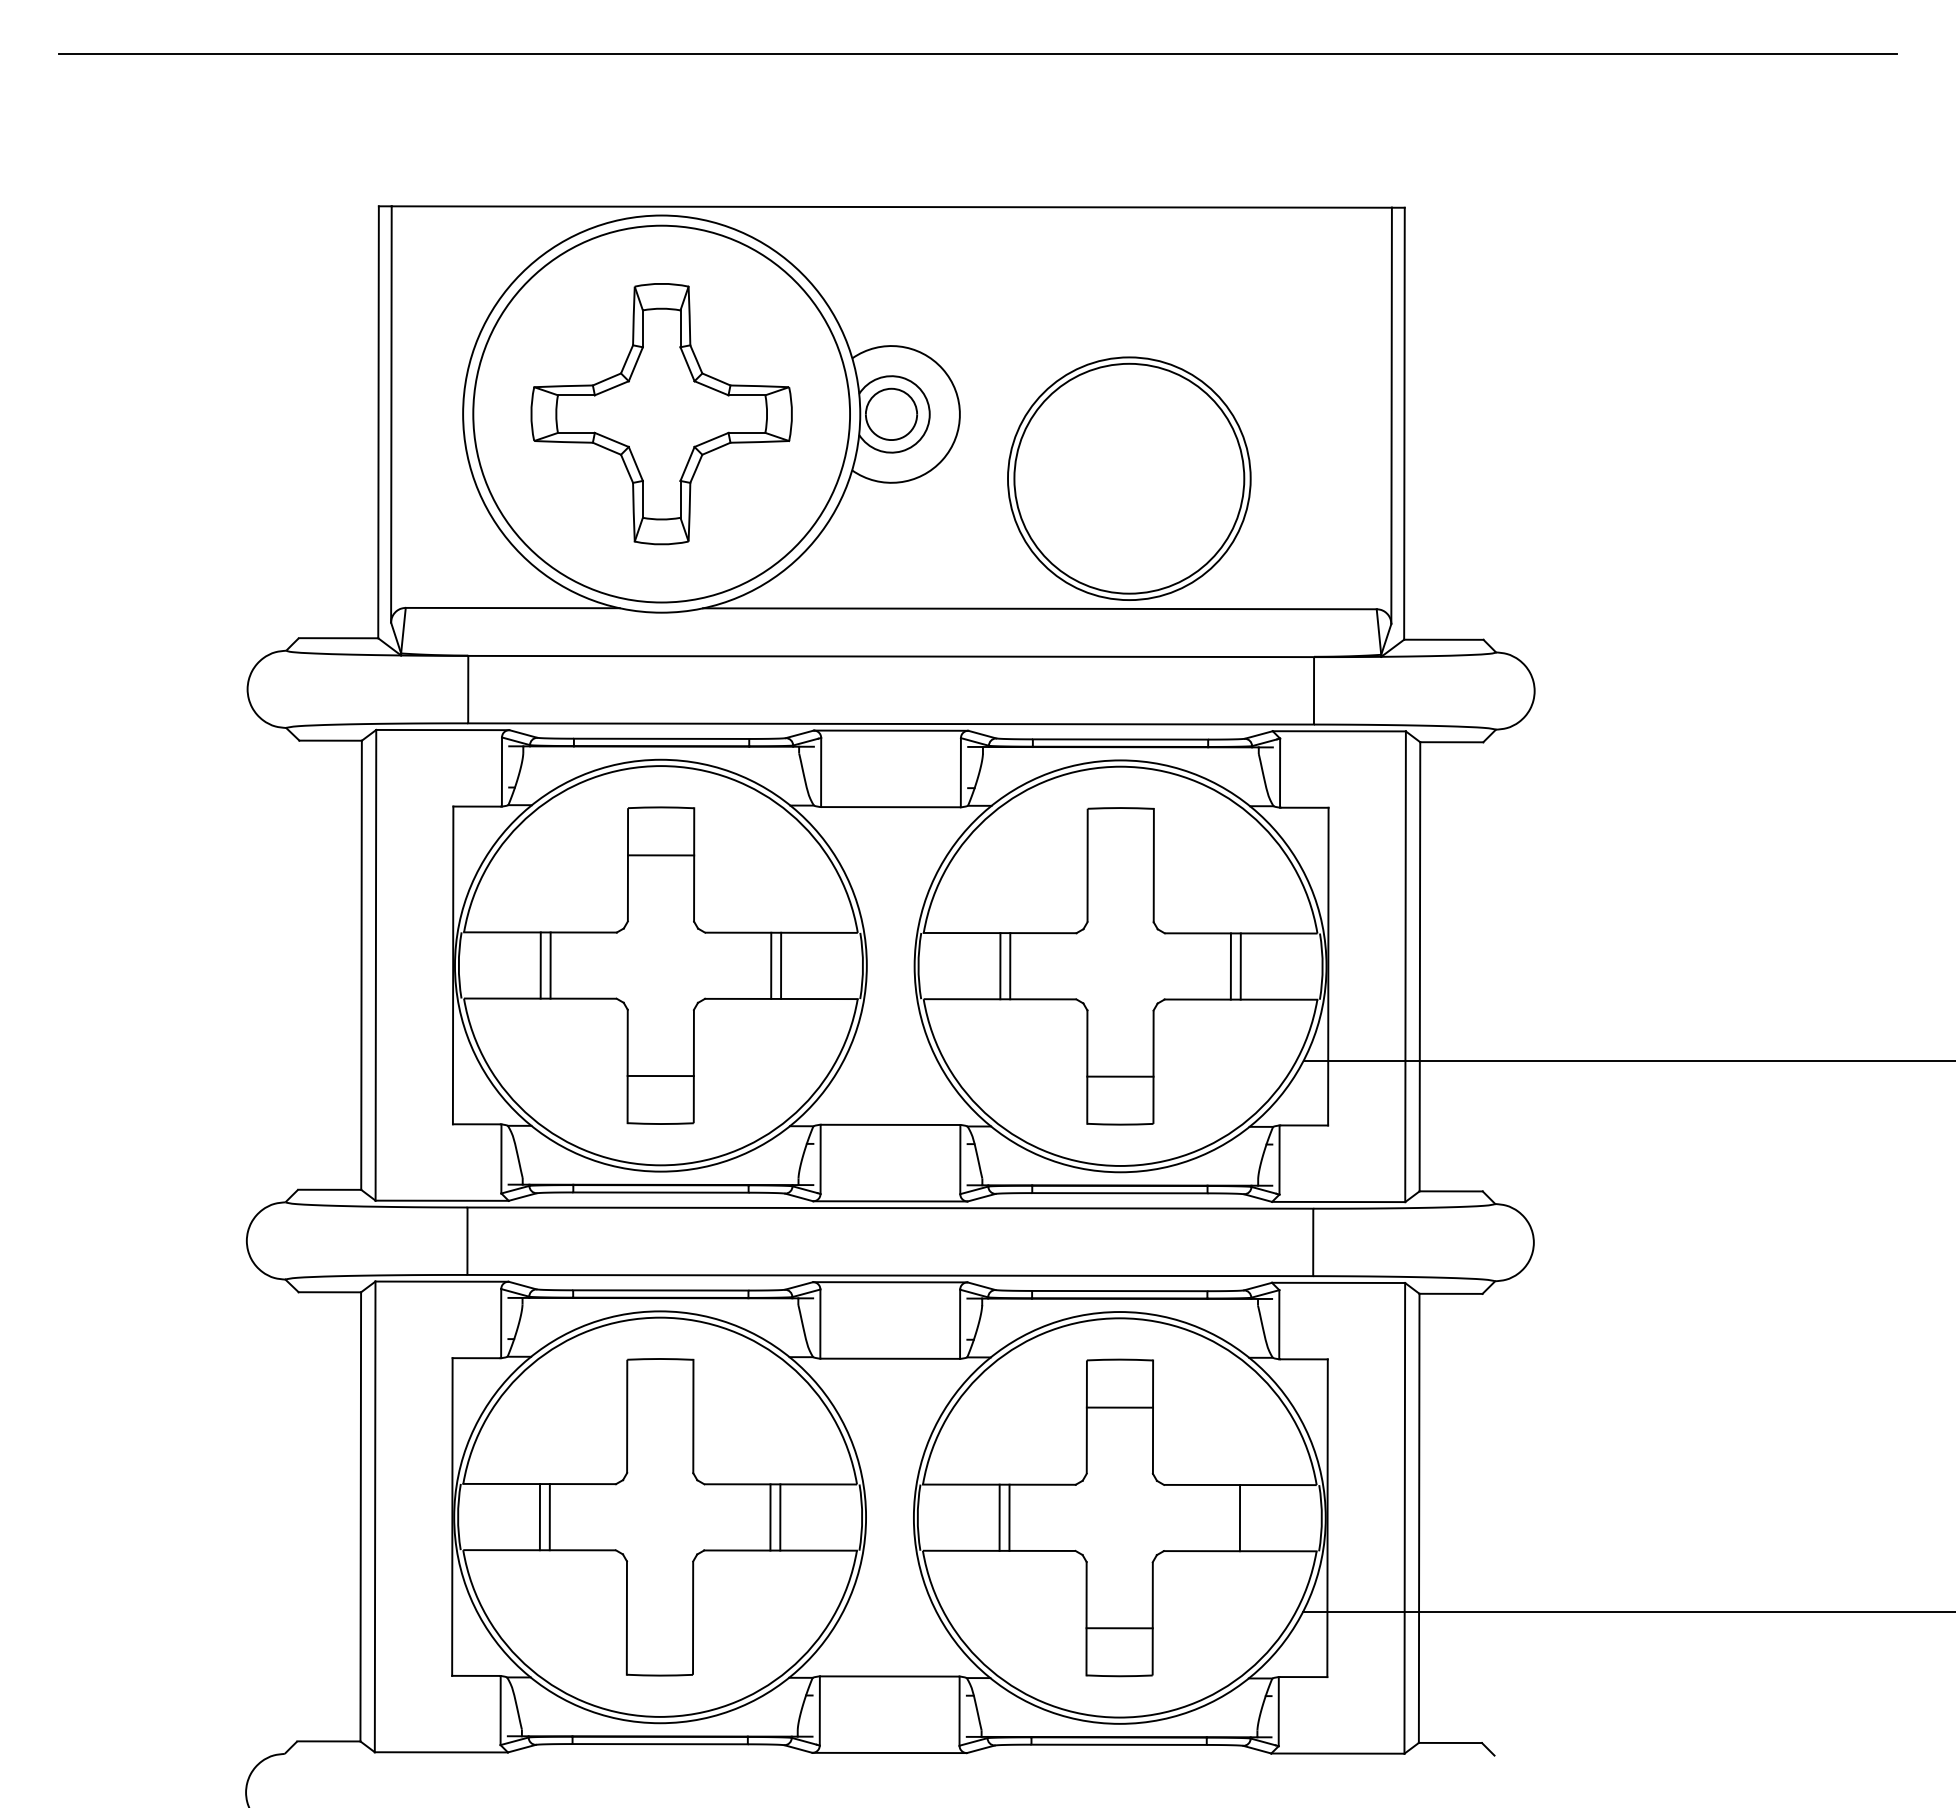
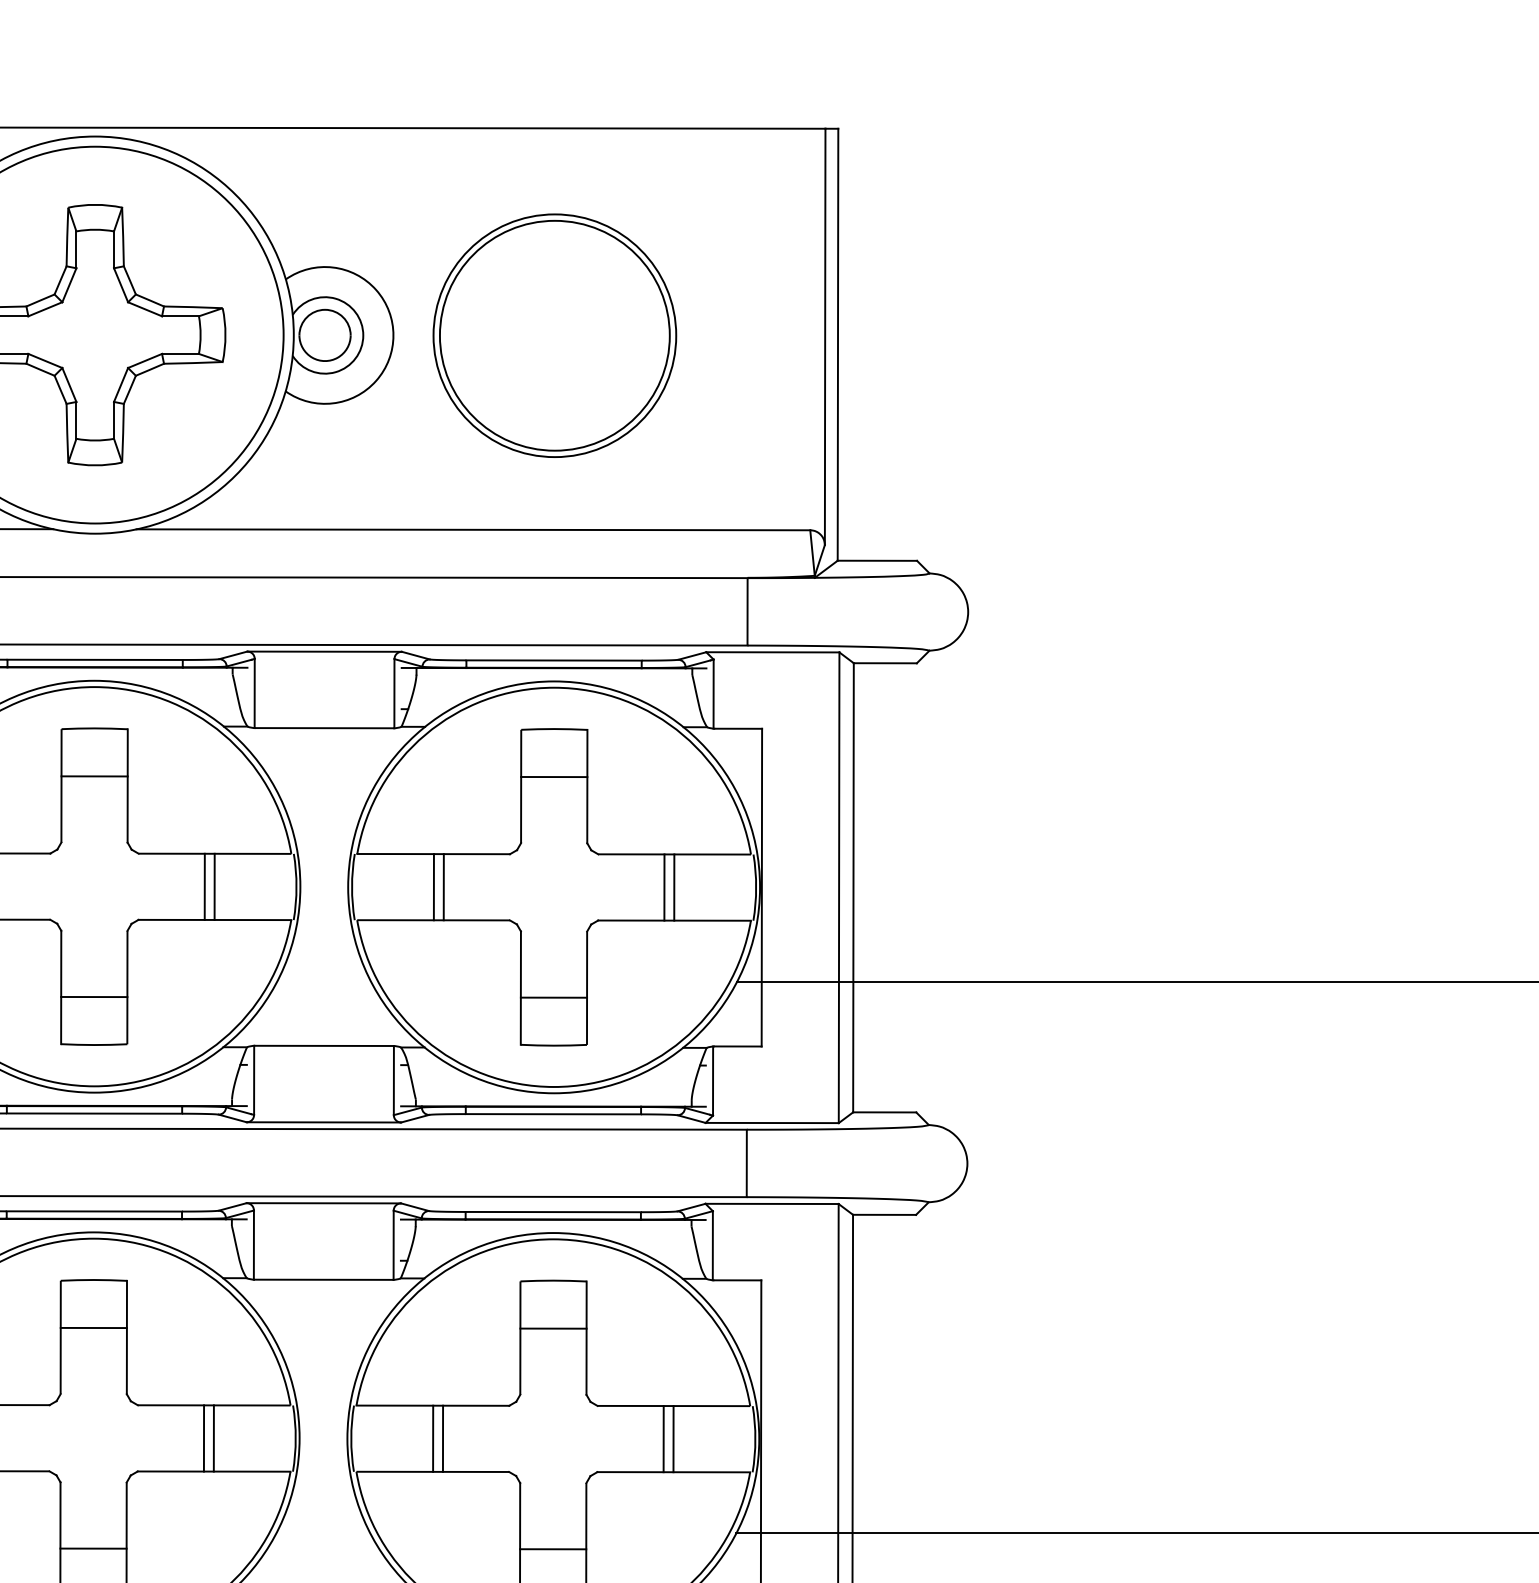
part: (1129, 478) -> (555, 335), moved
line: (1120, 855) -> (554, 776), added
line: (660, 1406) -> (94, 1327), added
line: (1230, 1518) -> (664, 1439), added
line: (659, 1627) -> (93, 1548), added

